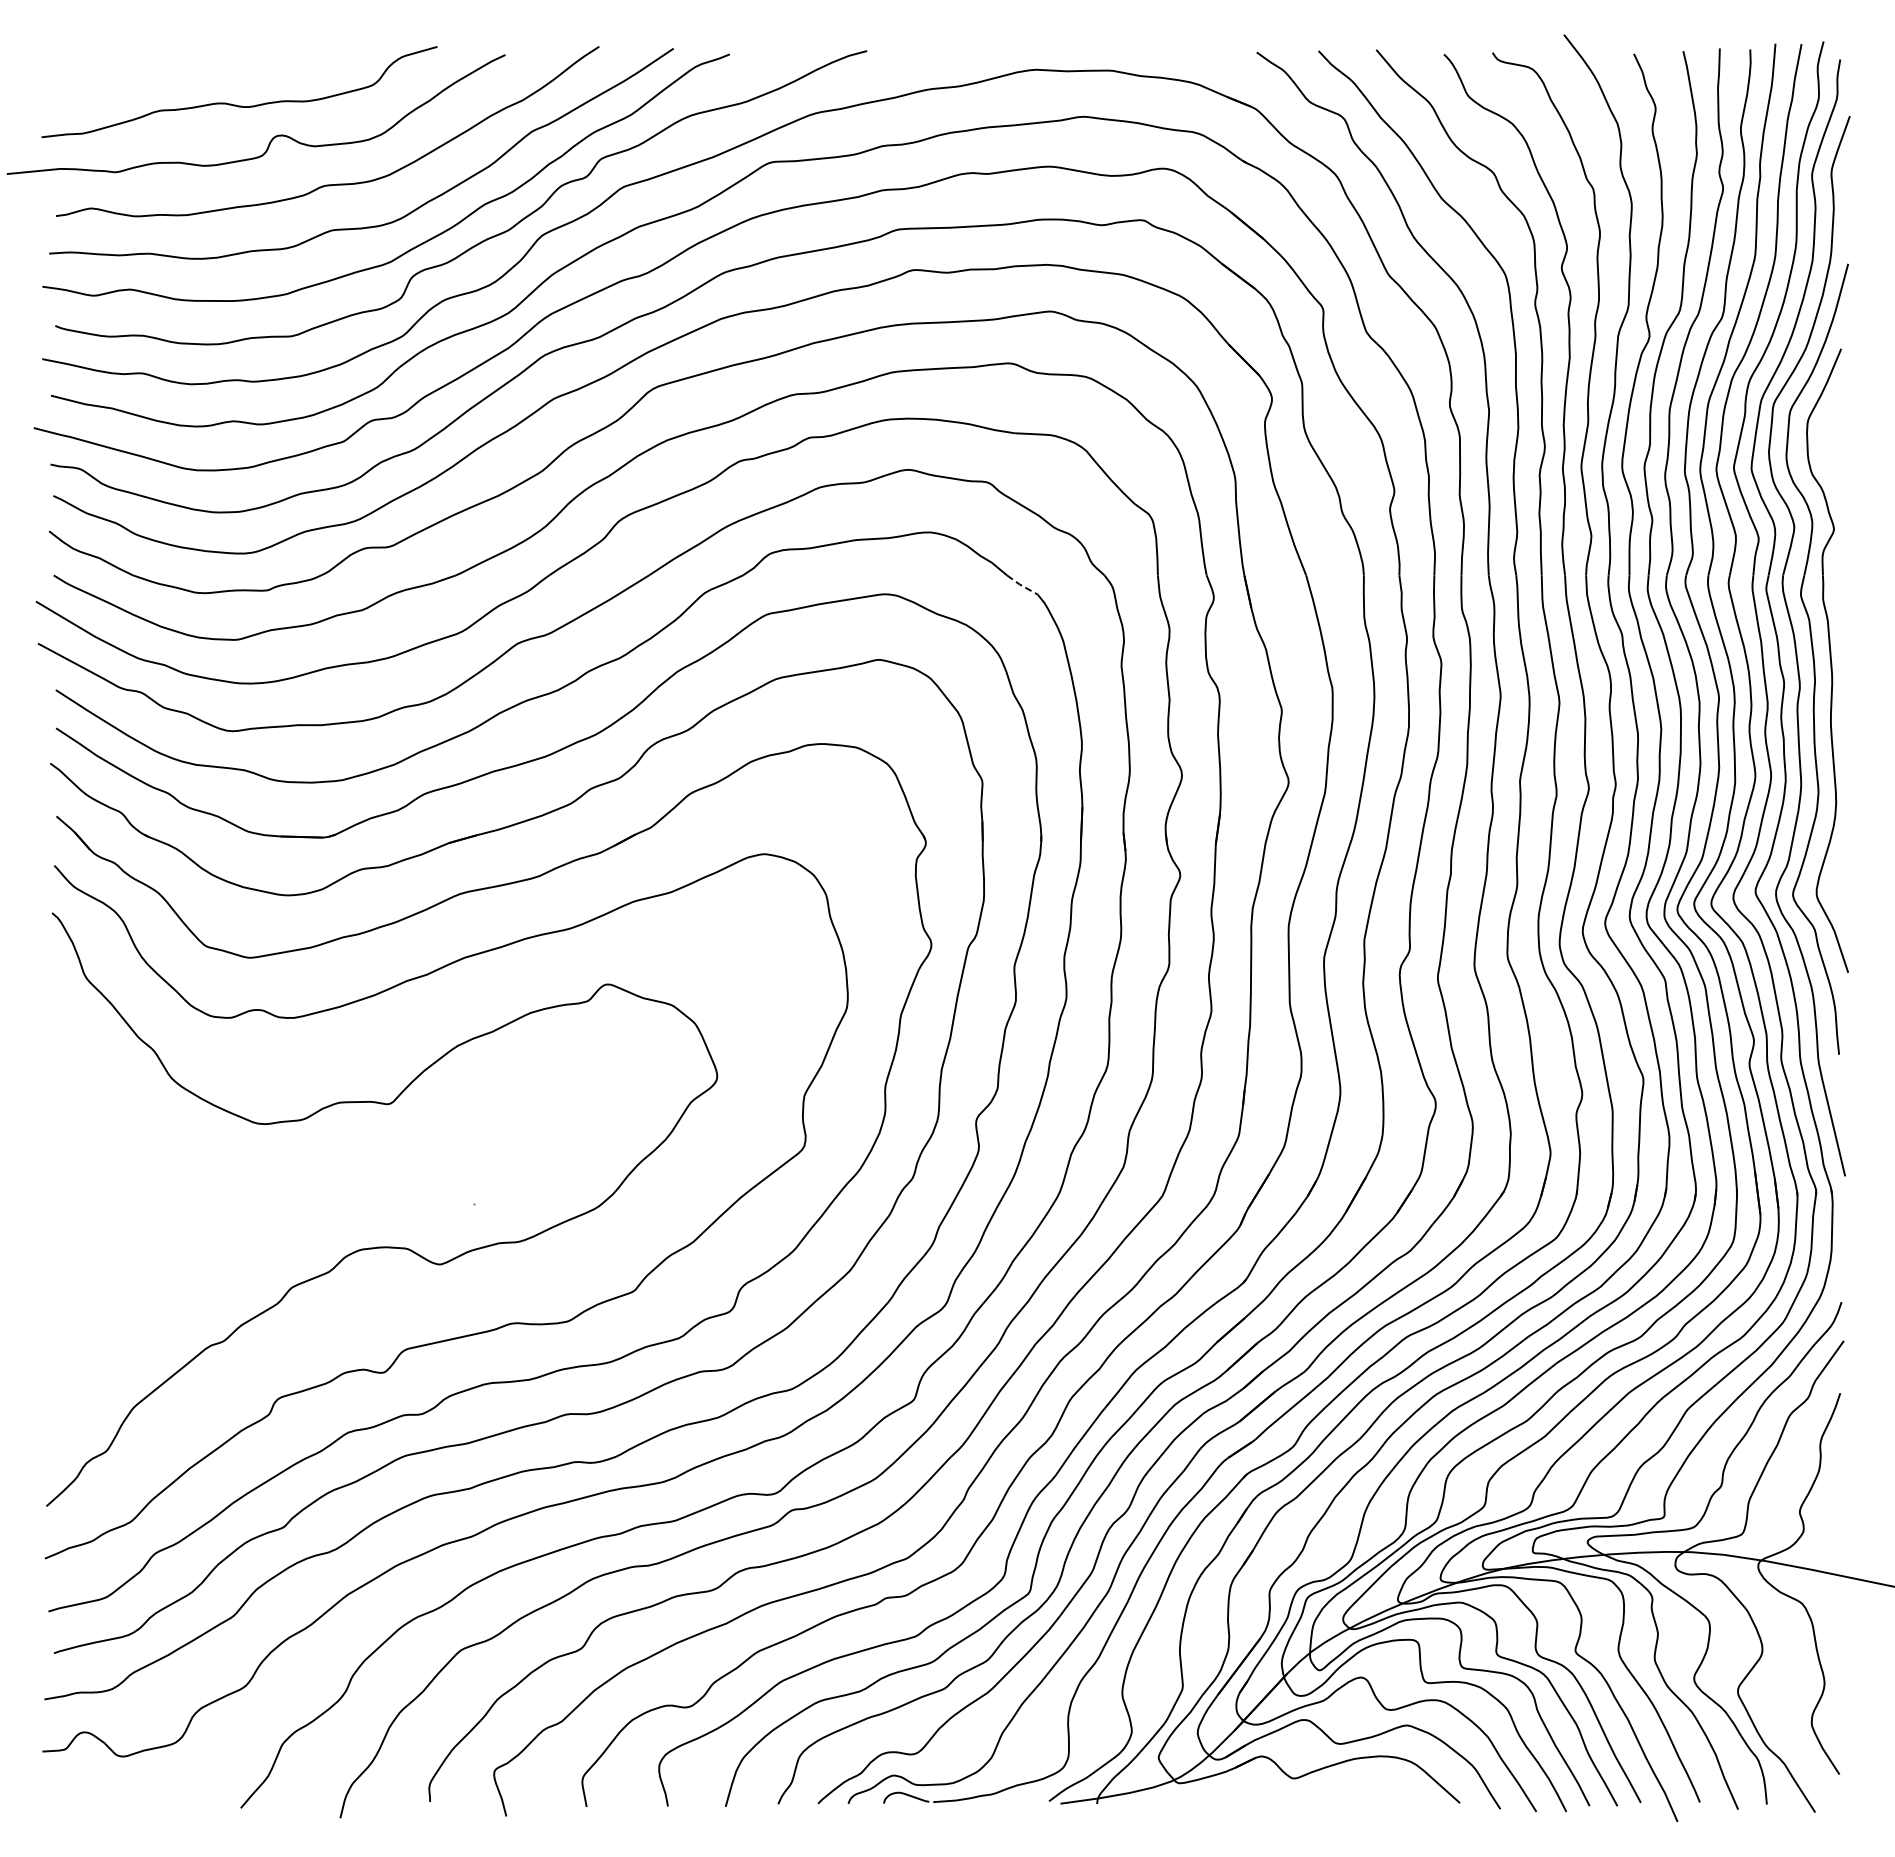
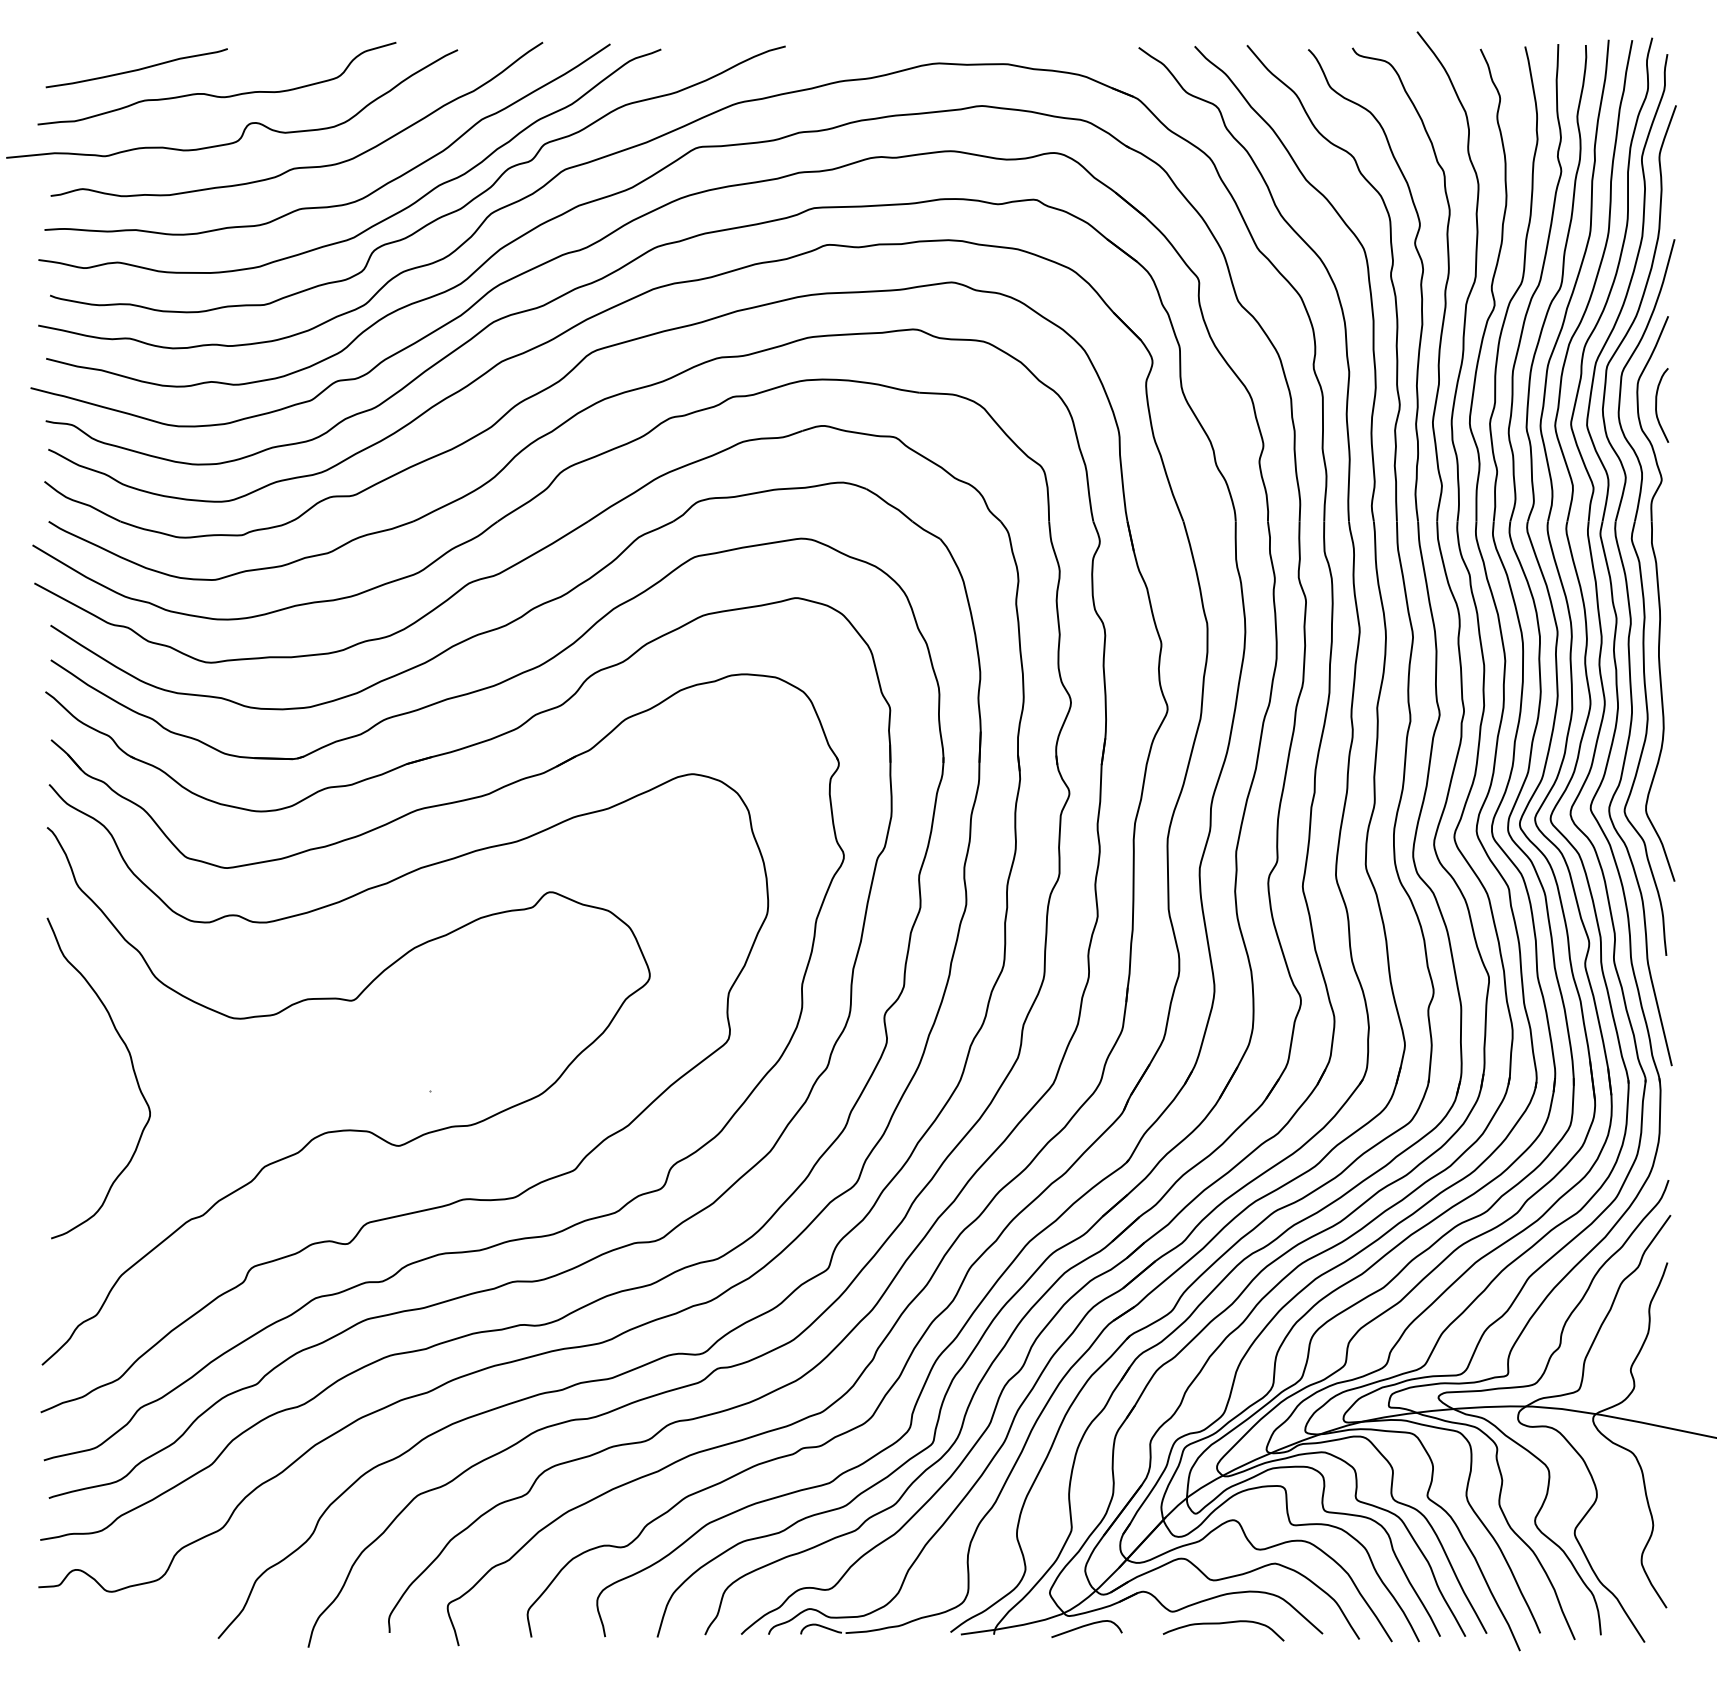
curve: (150, 76) -> (136, 69), added
curve: (1828, 447) -> (1656, 405), added
line: (1021, 585) -> (925, 530), dashed -> solid
curve: (146, 1180) -> (132, 1069), added
curve: (1348, 1792) -> (1221, 1624), added
curve: (1199, 1794) -> (1086, 1626), added

